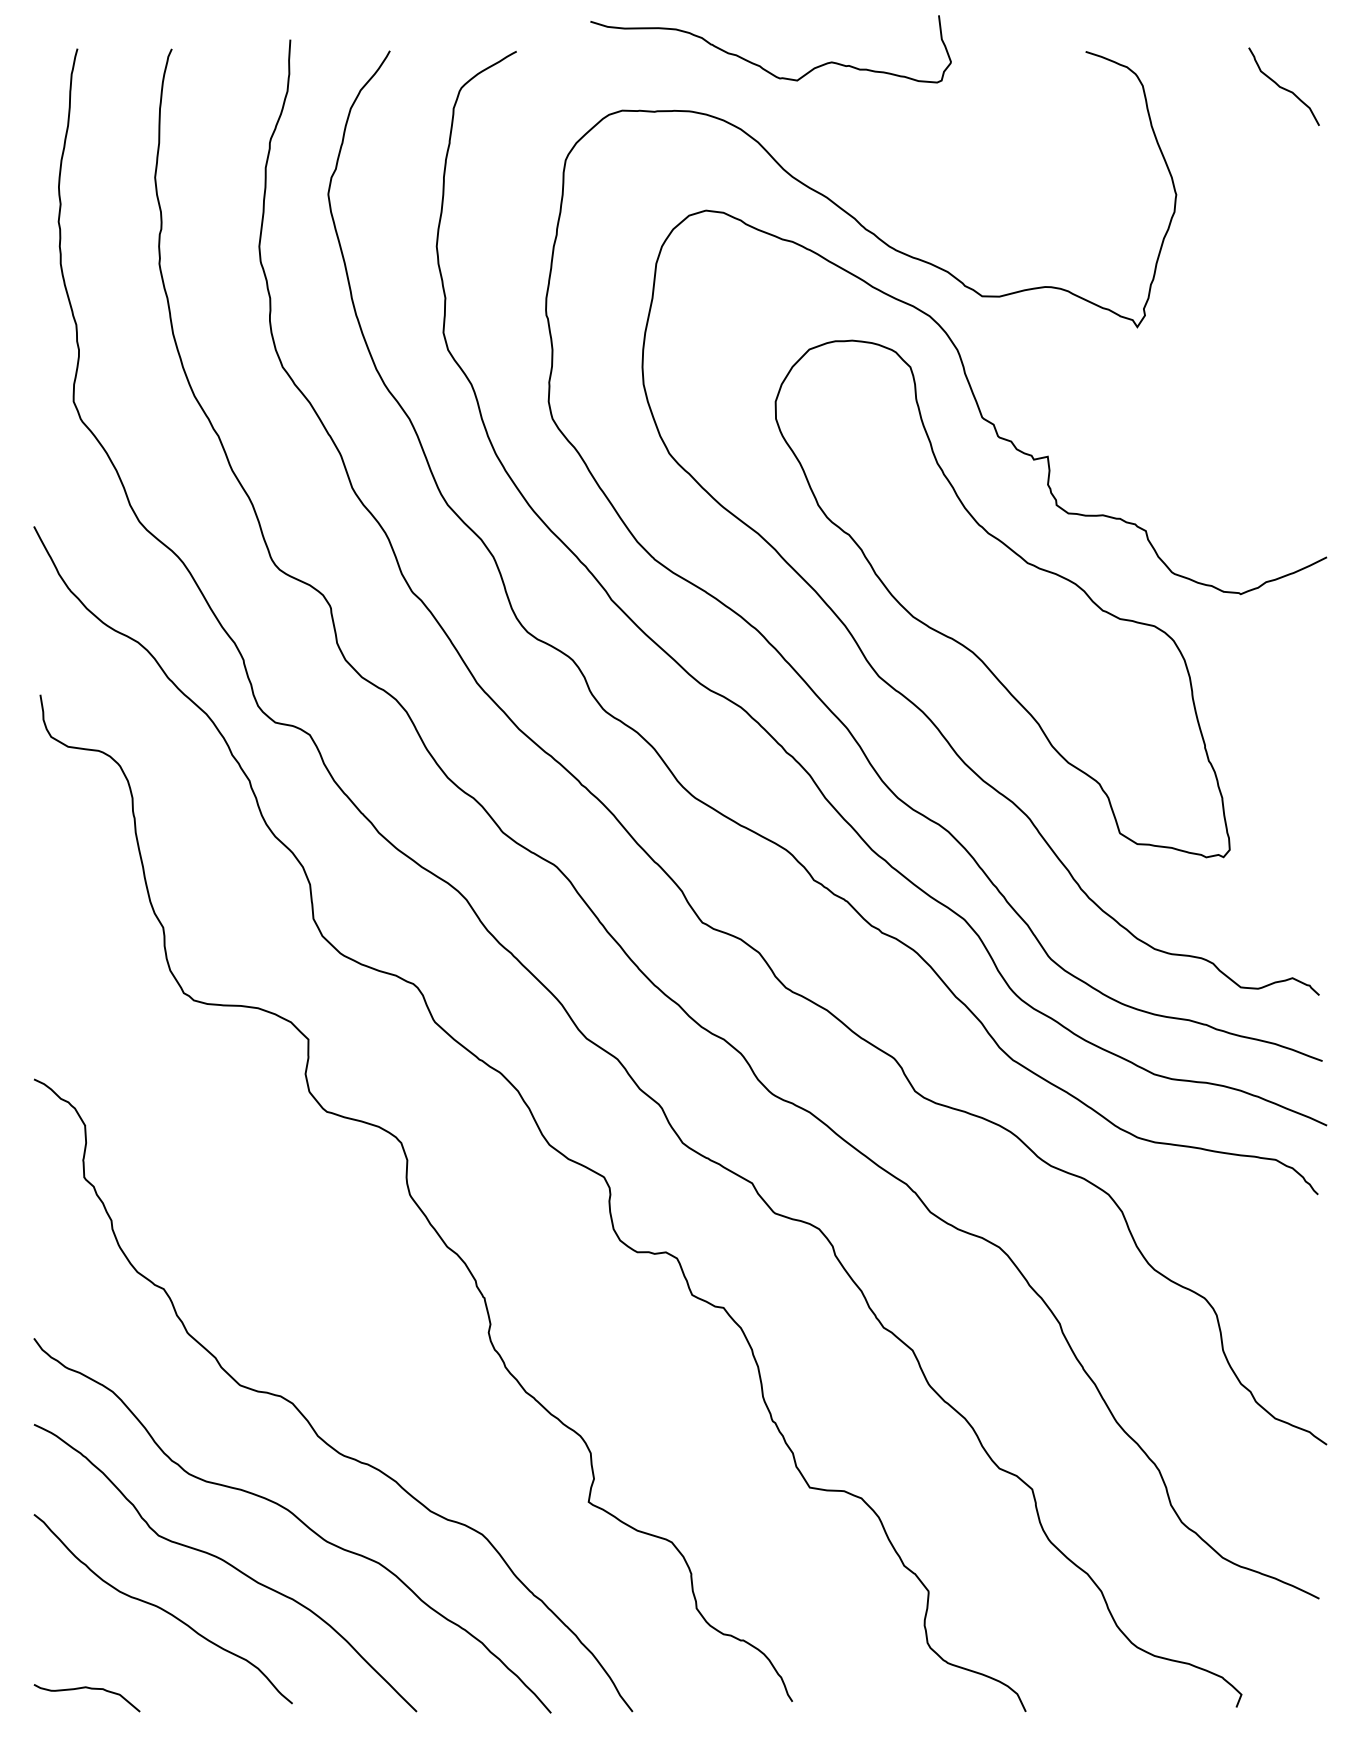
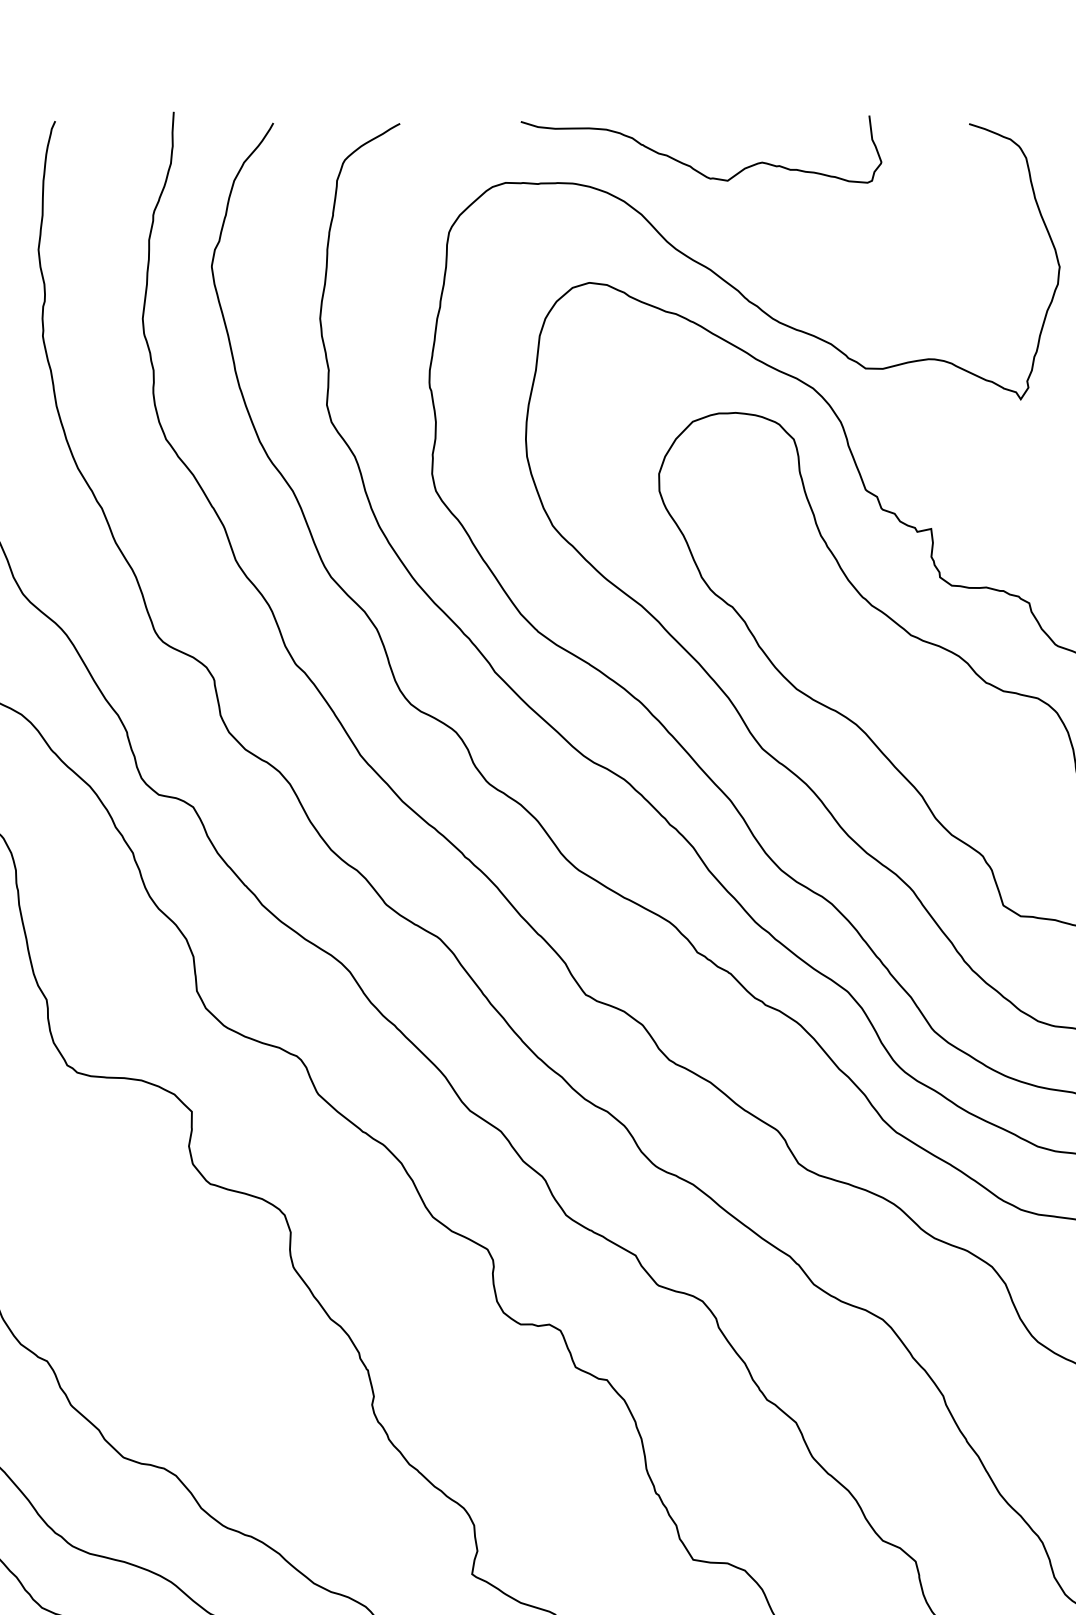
curve: (760, 65) -> (690, 165), moved

